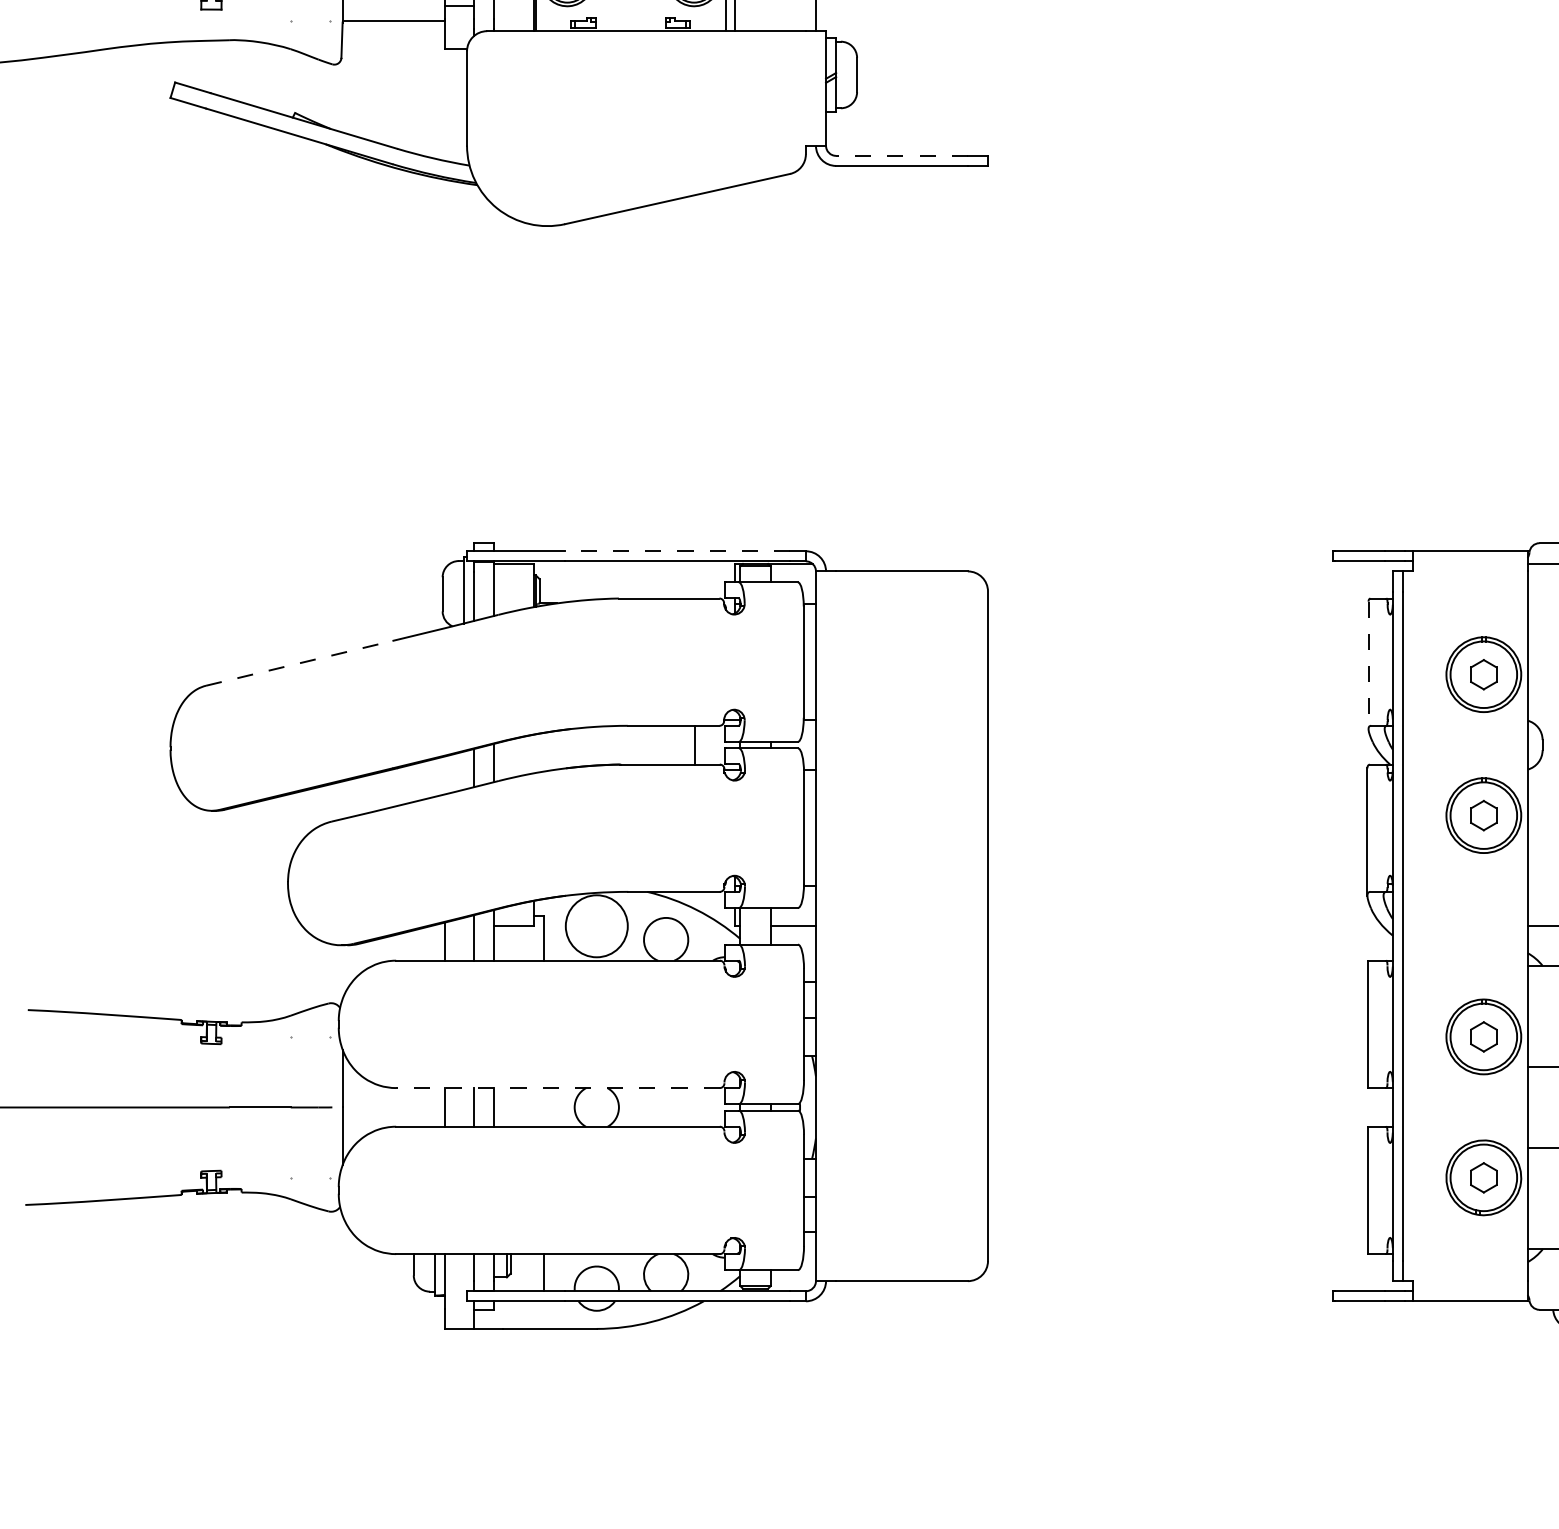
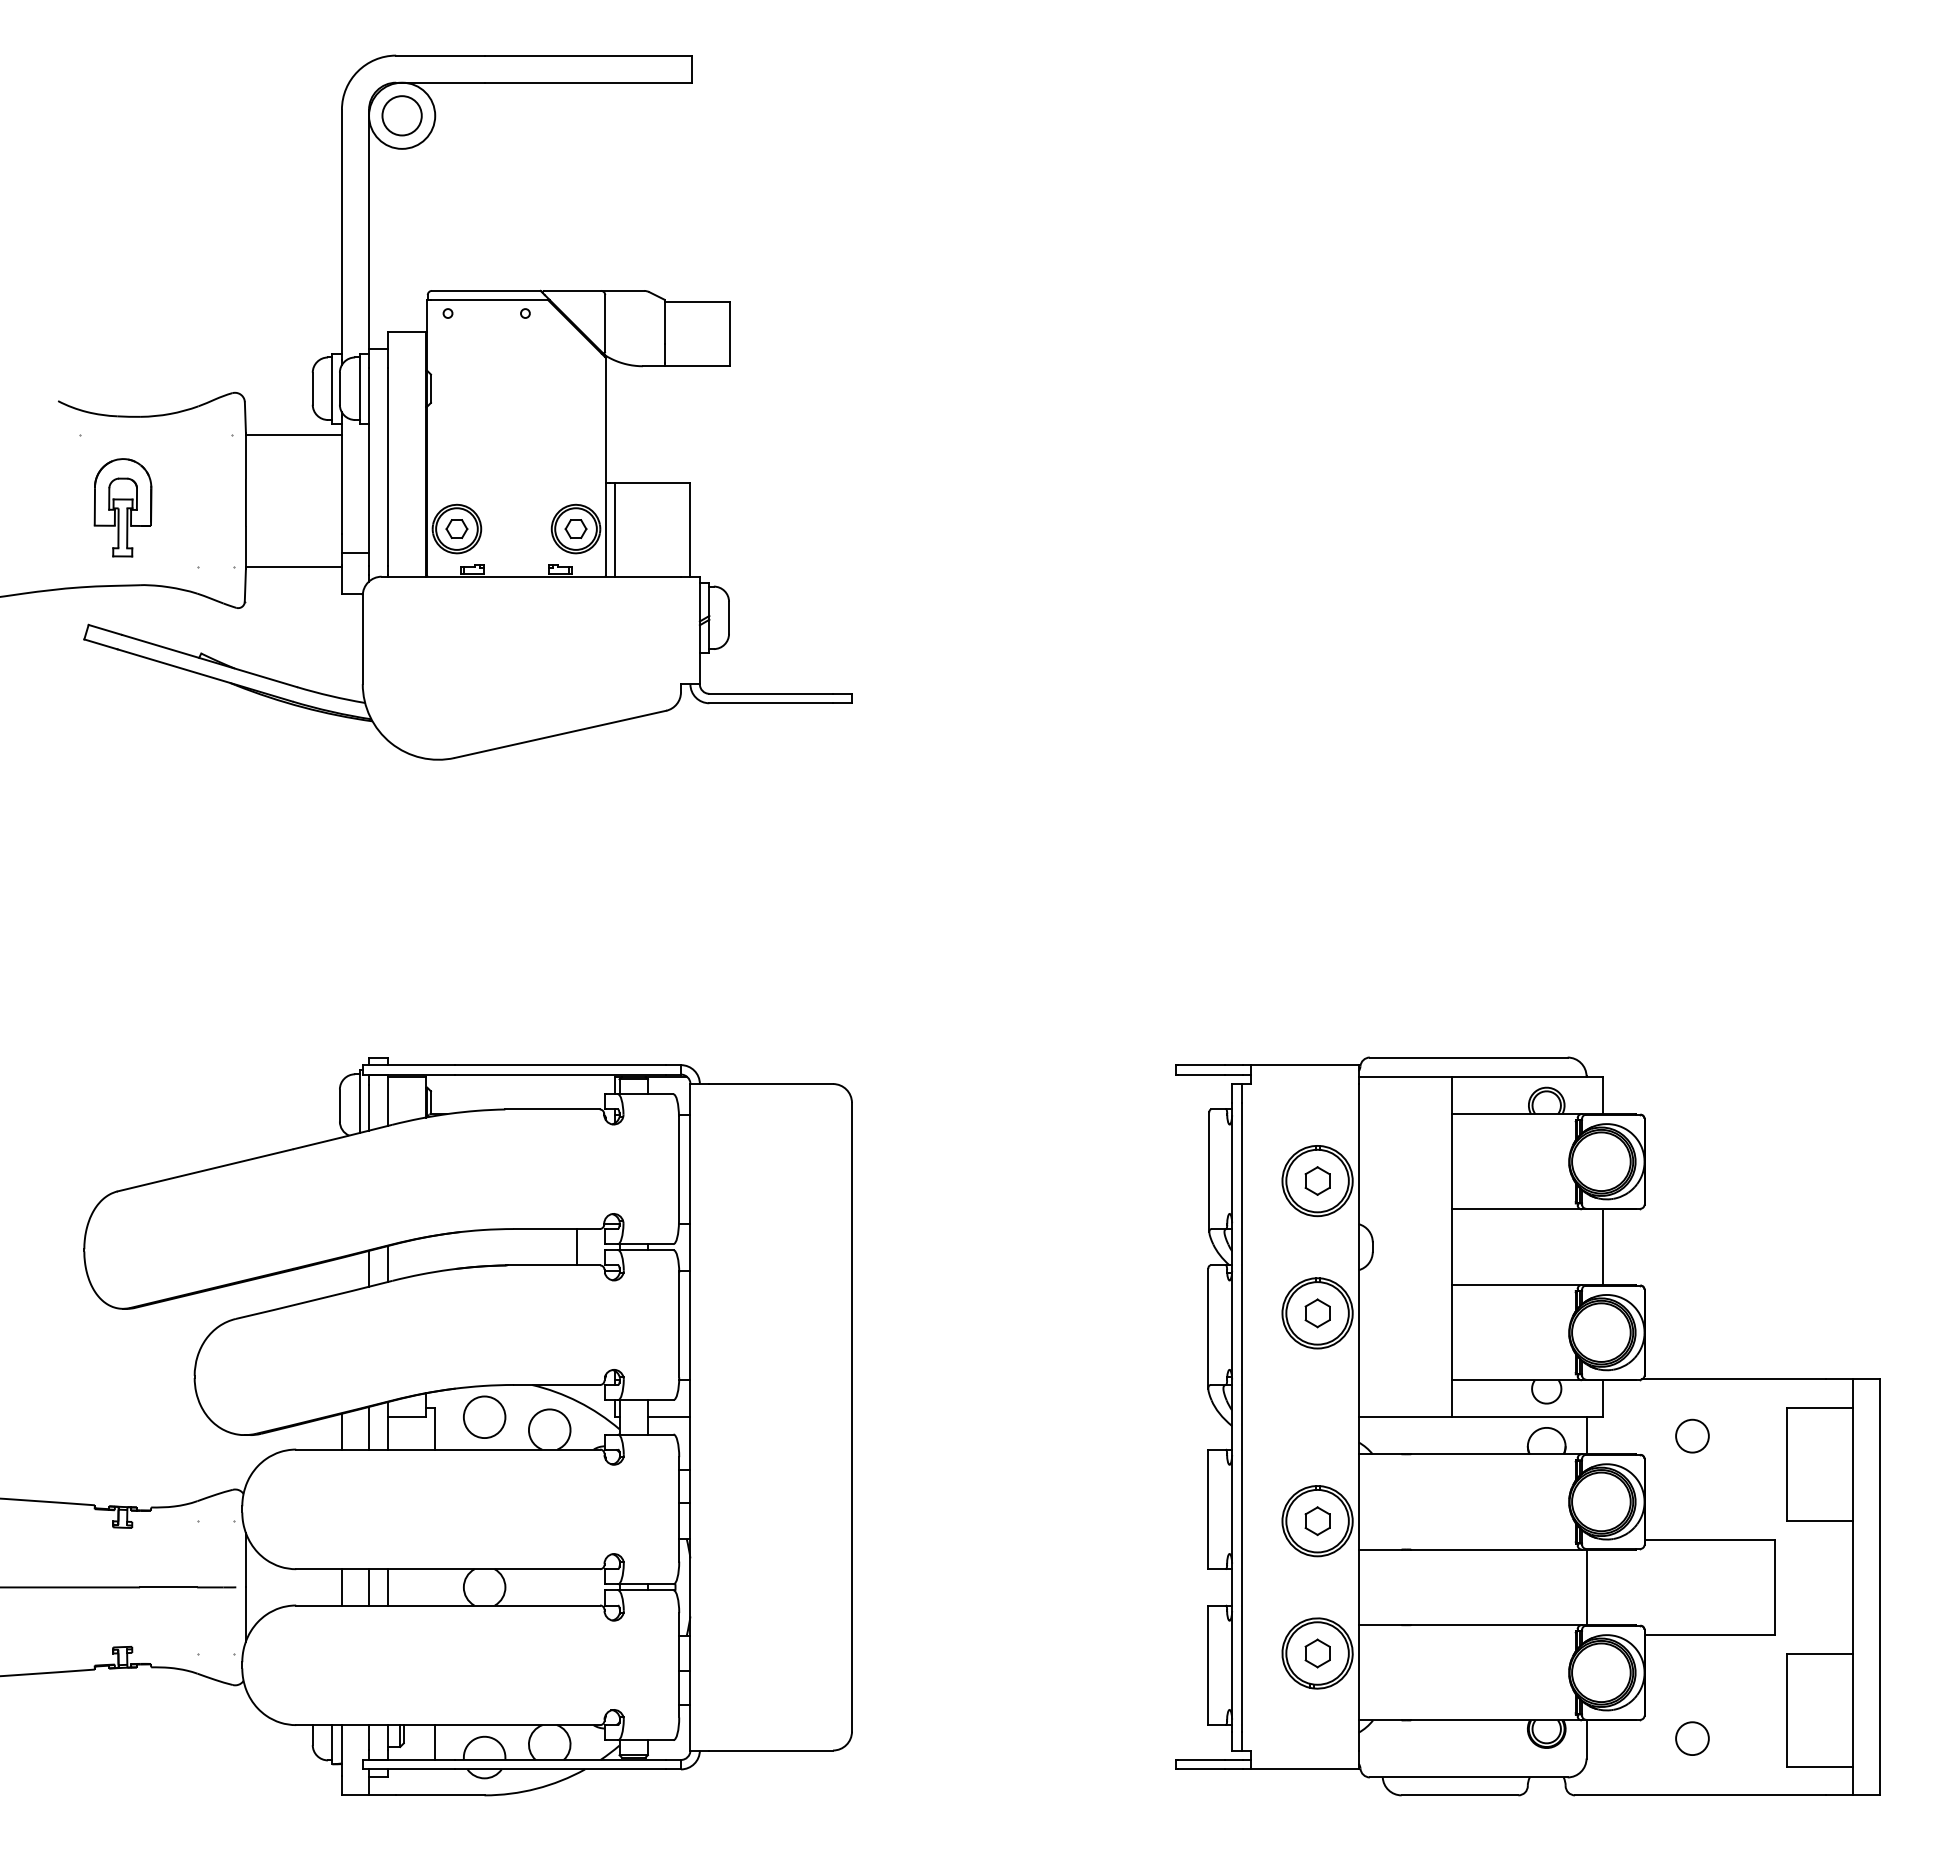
line: (902, 155) -> (771, 693), dashed -> solid
line: (677, 551) -> (560, 1065), dashed -> solid
line: (299, 663) -> (205, 1170), dashed -> solid
line: (1368, 665) -> (1209, 1172), dashed -> solid
circle: (596, 926) -> (484, 1417), size x0.71
line: (558, 1088) -> (448, 1569), dashed -> solid

